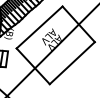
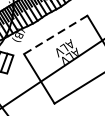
line: (39, 27) -> (55, 34), solid -> dashed

